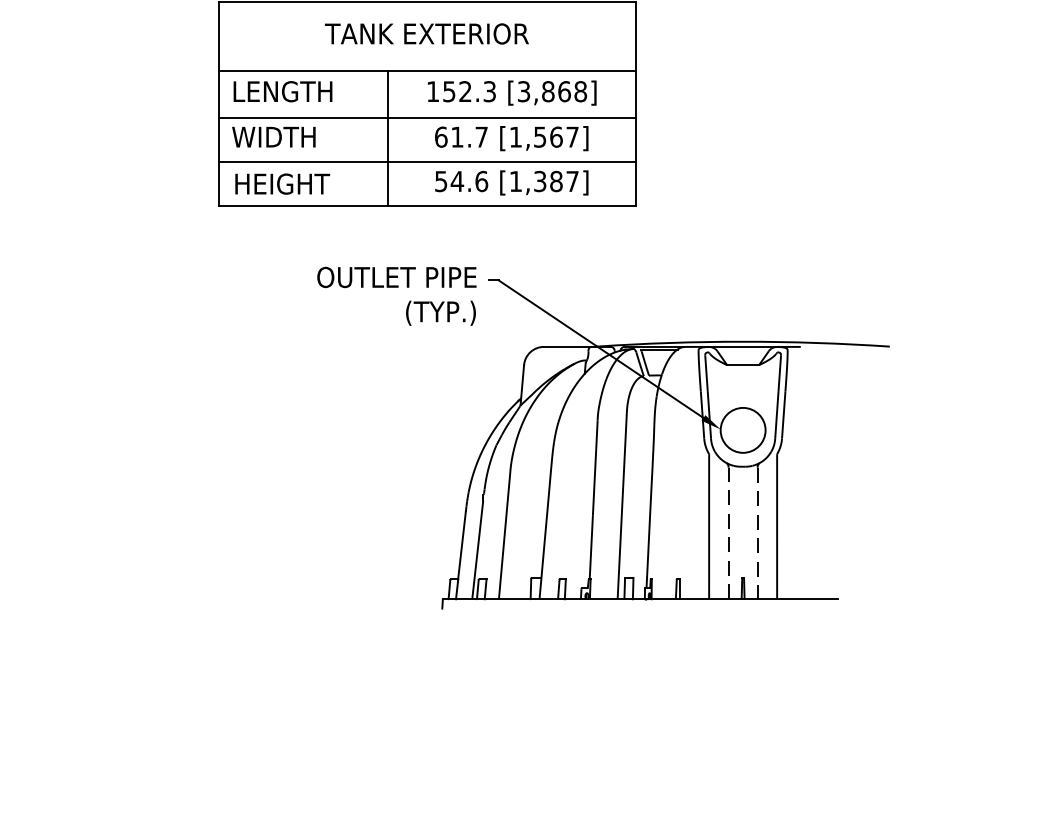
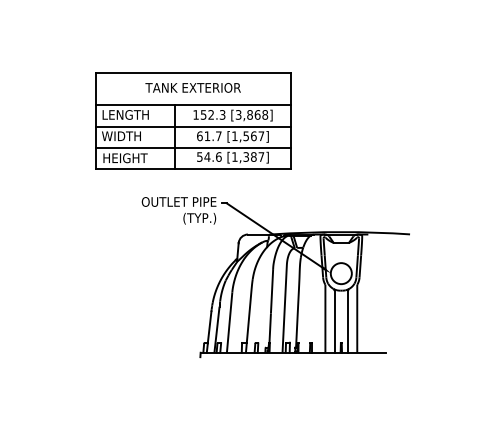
line: (728, 532) -> (334, 321), dashed -> solid
line: (758, 532) -> (348, 321), dashed -> solid

